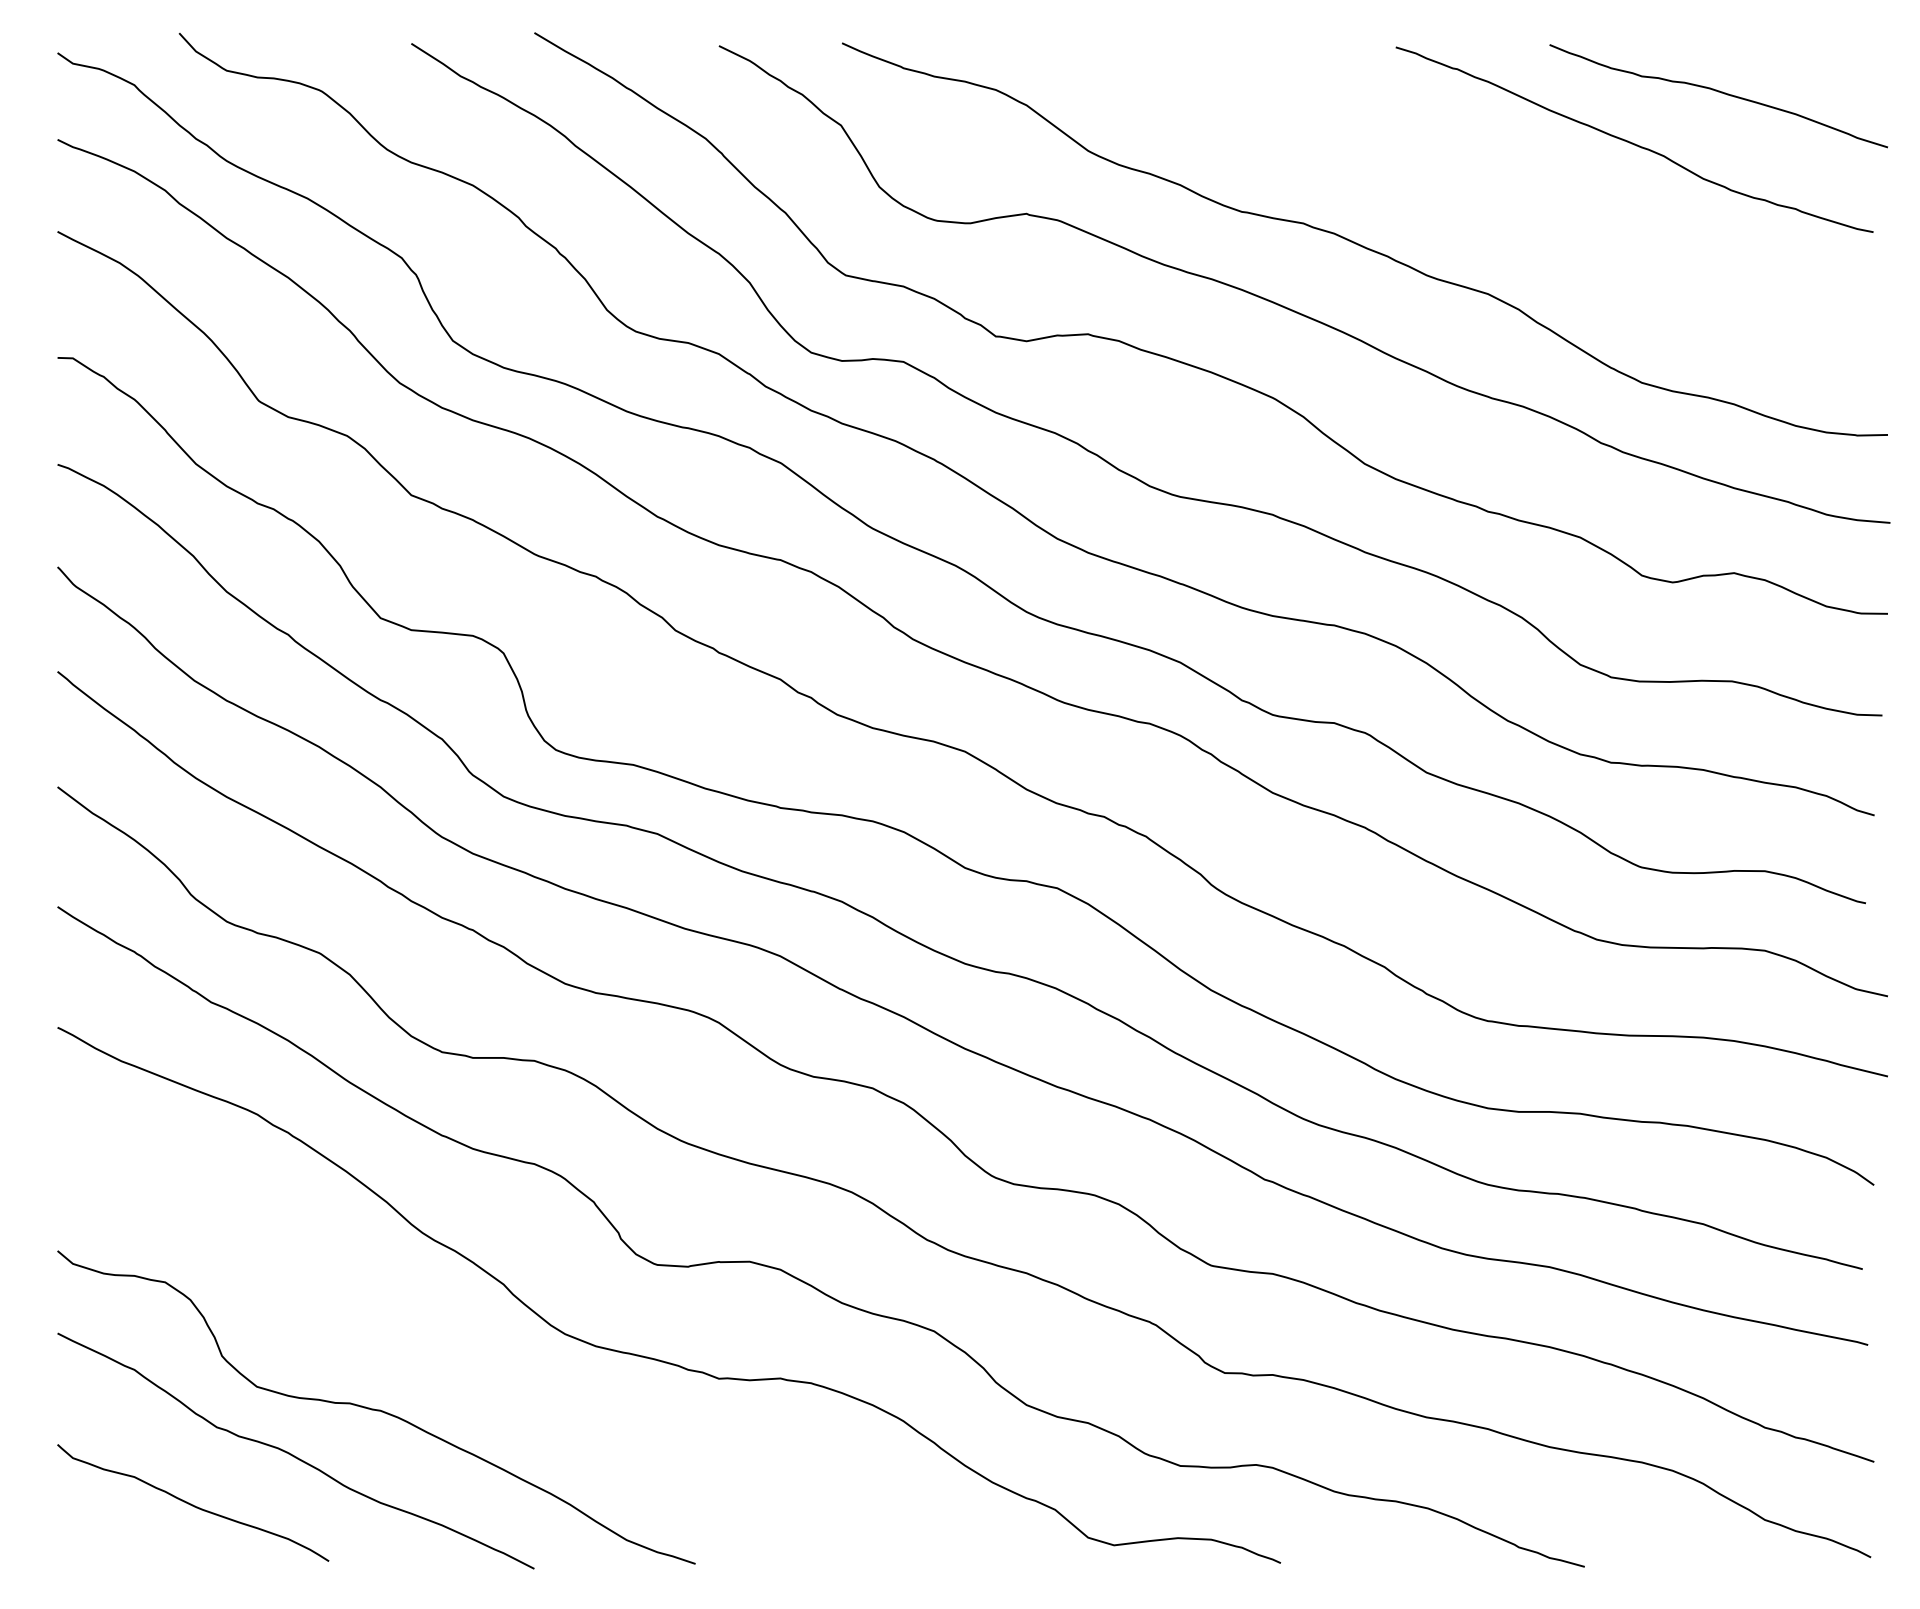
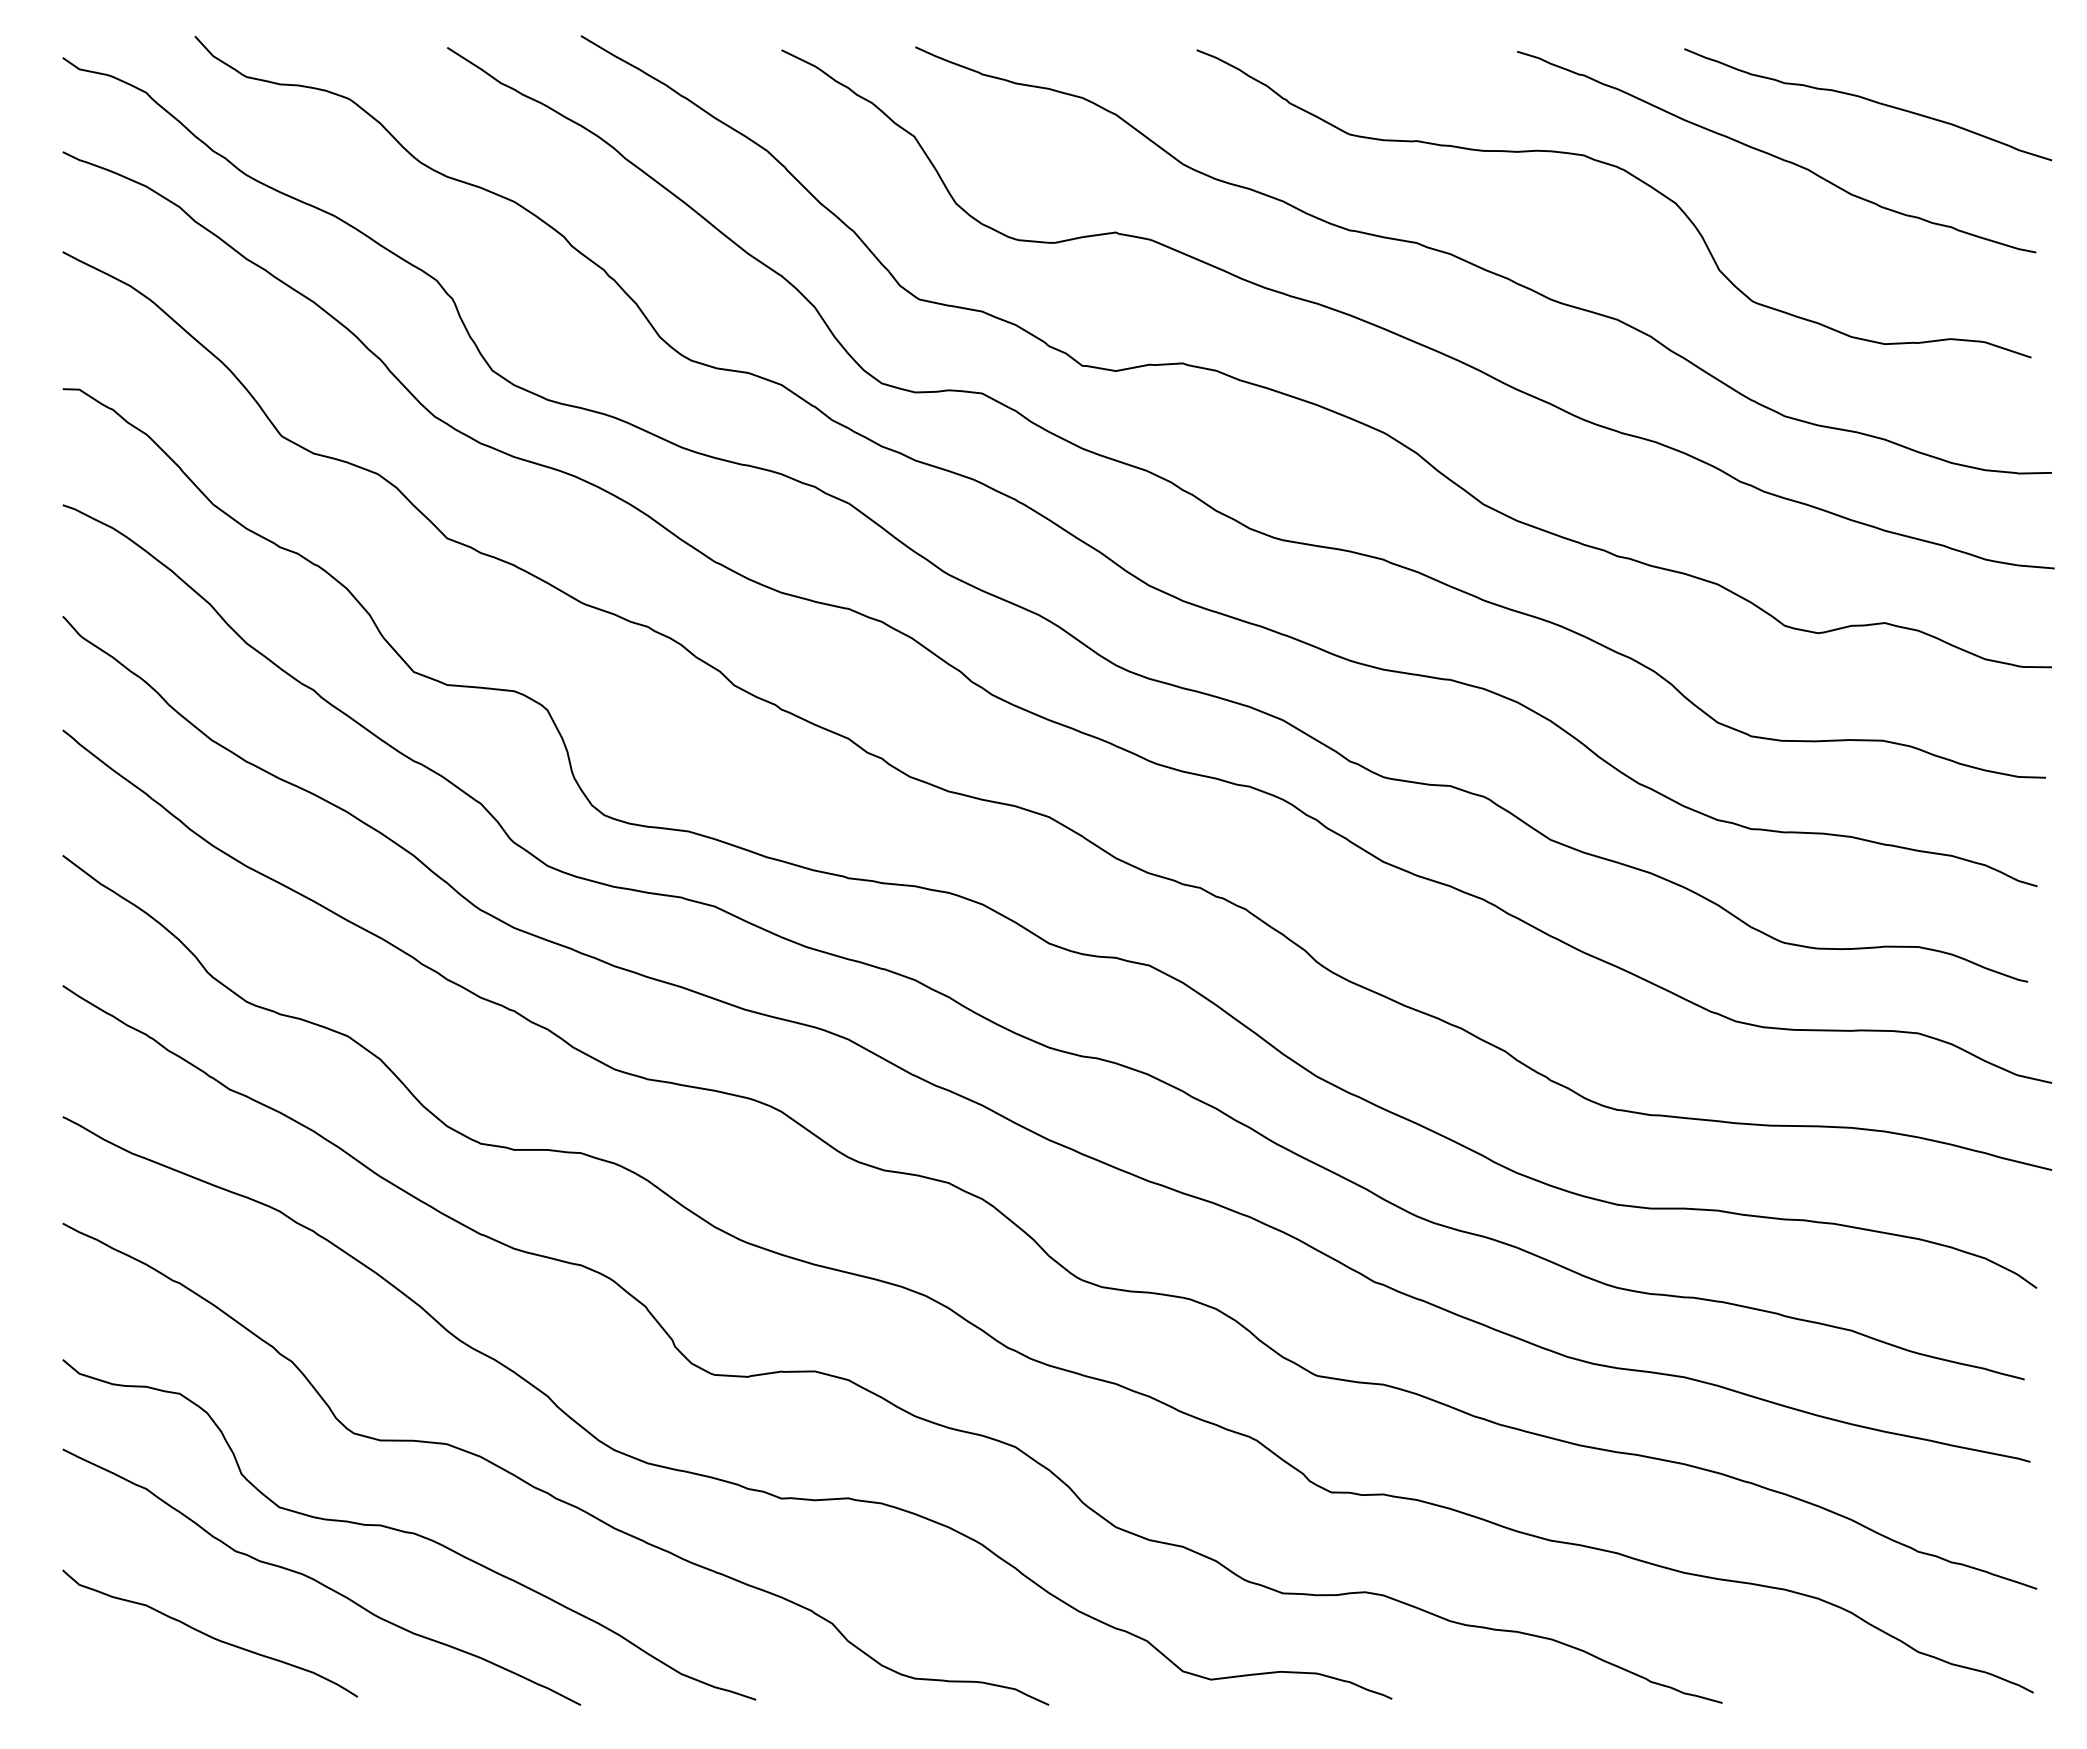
curve: (1498, 160) -> (1628, 174), added
curve: (499, 1370) -> (543, 1489), added

